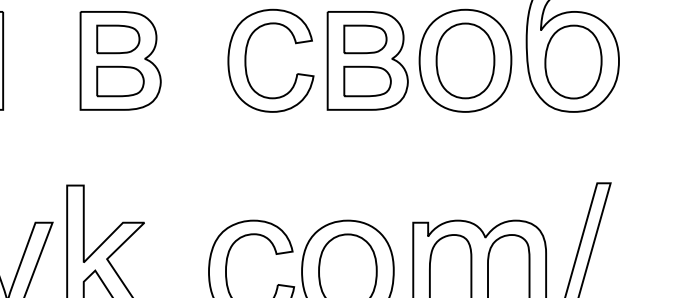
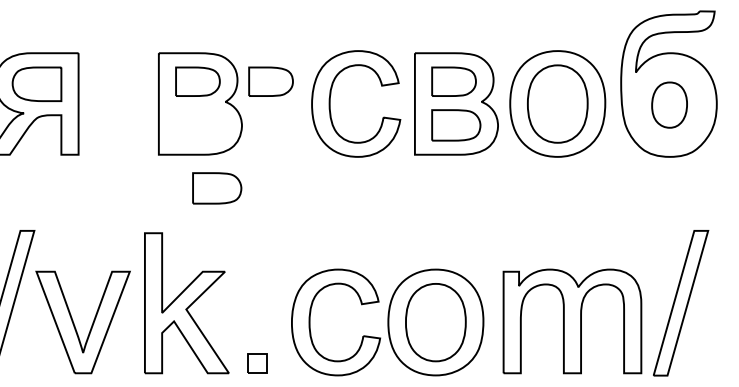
part: (188, 39) -> (270, 81), added
part: (573, 61) -> (669, 104), size x0.6
part: (120, 81) -> (217, 188), moved

